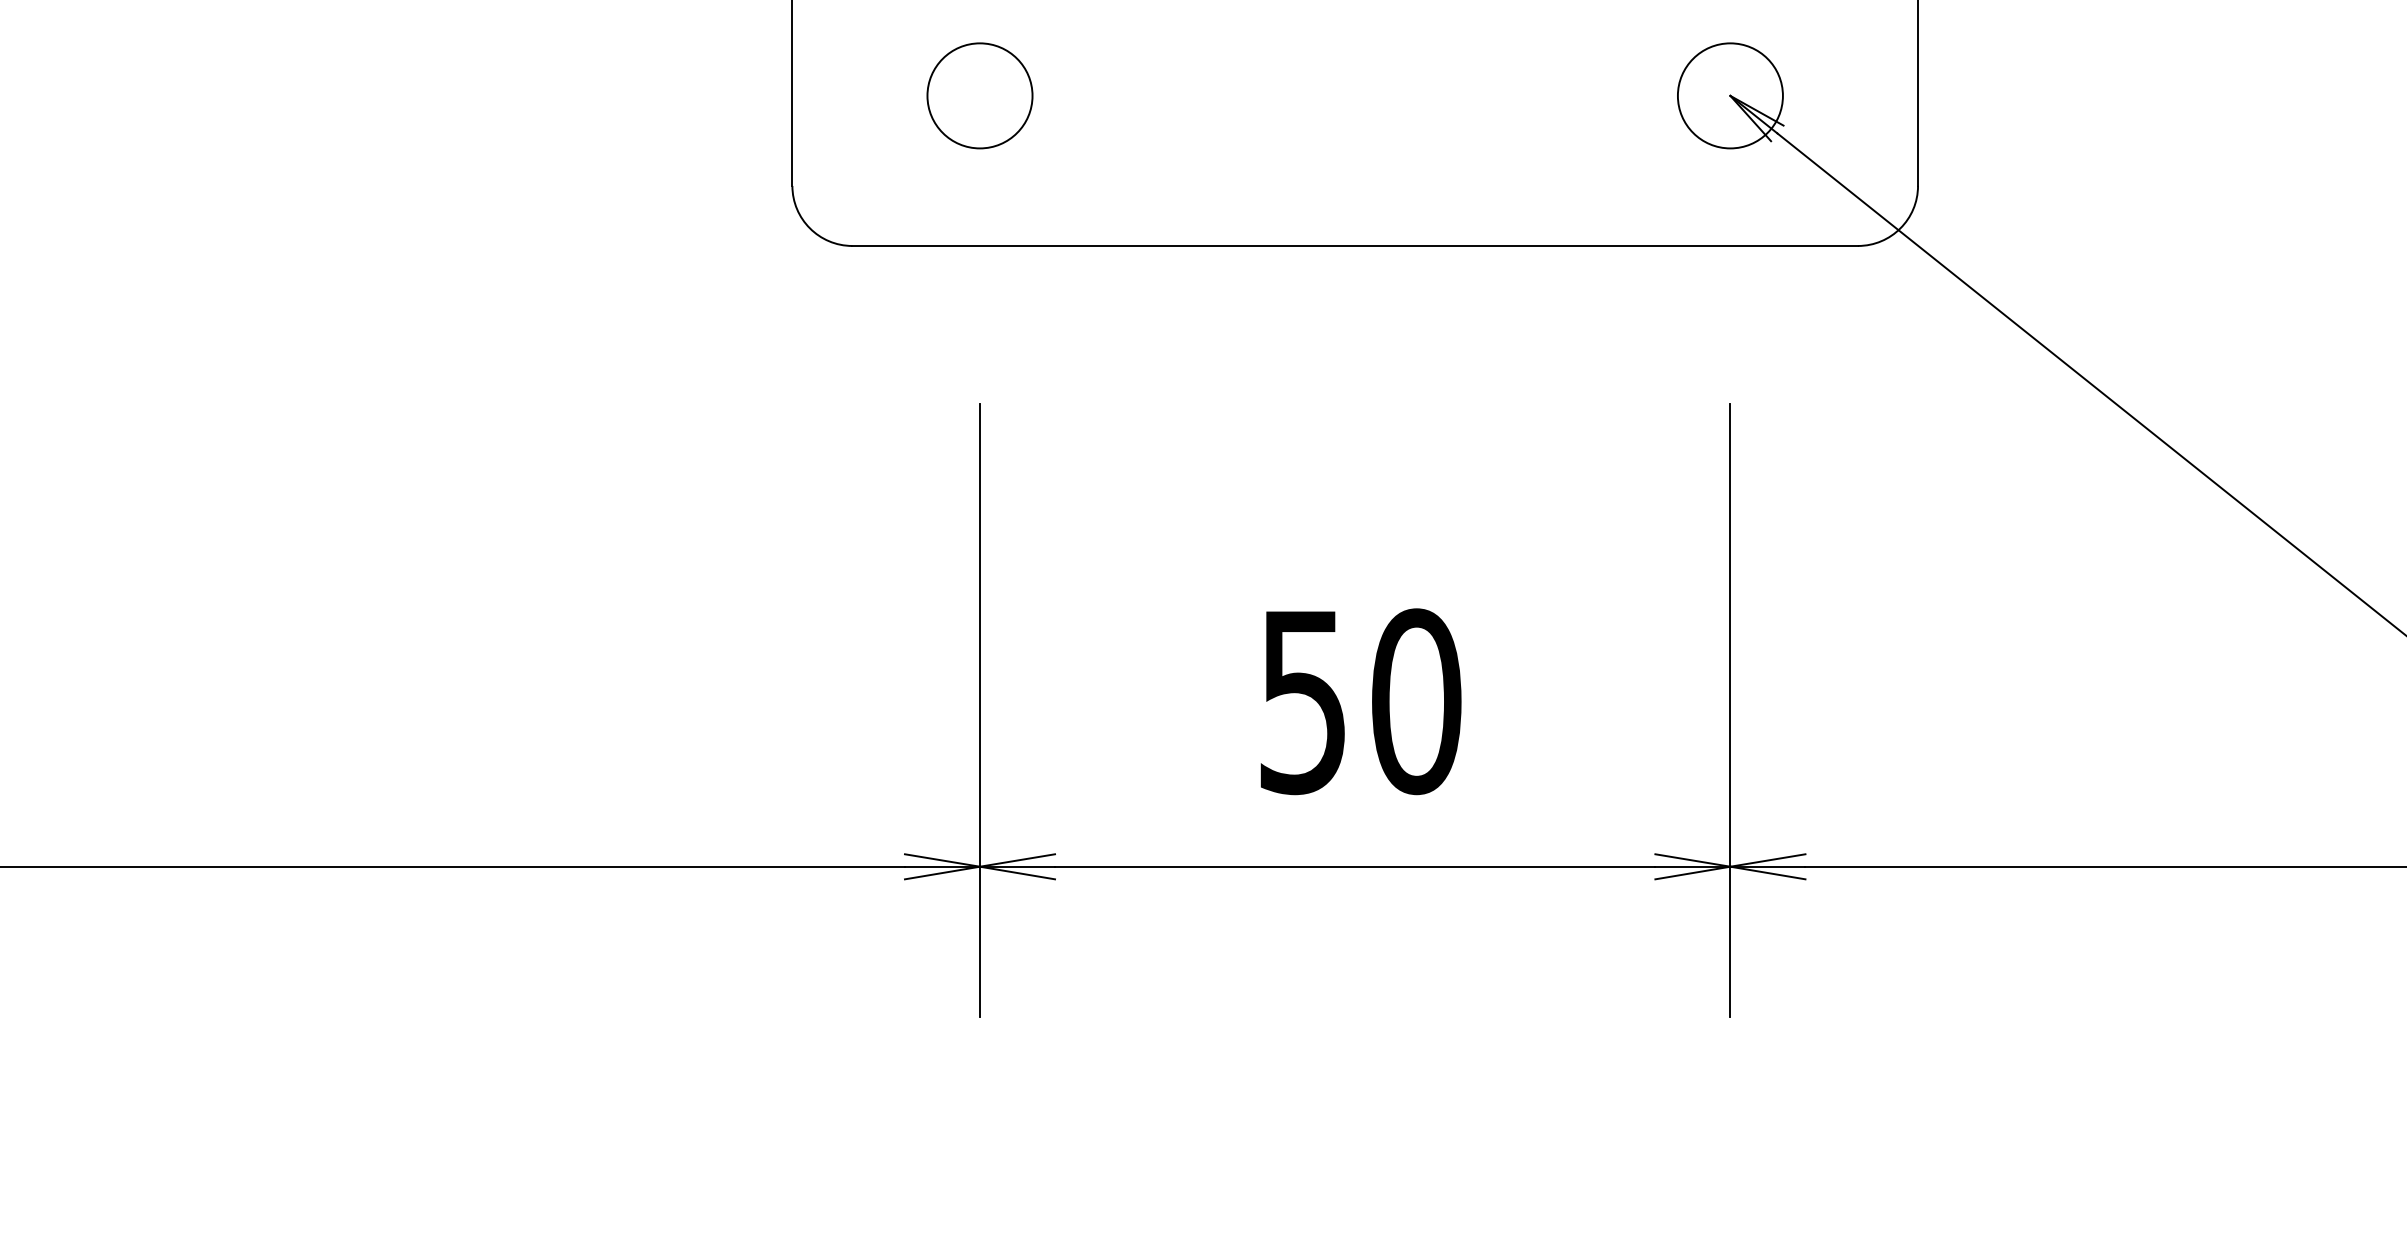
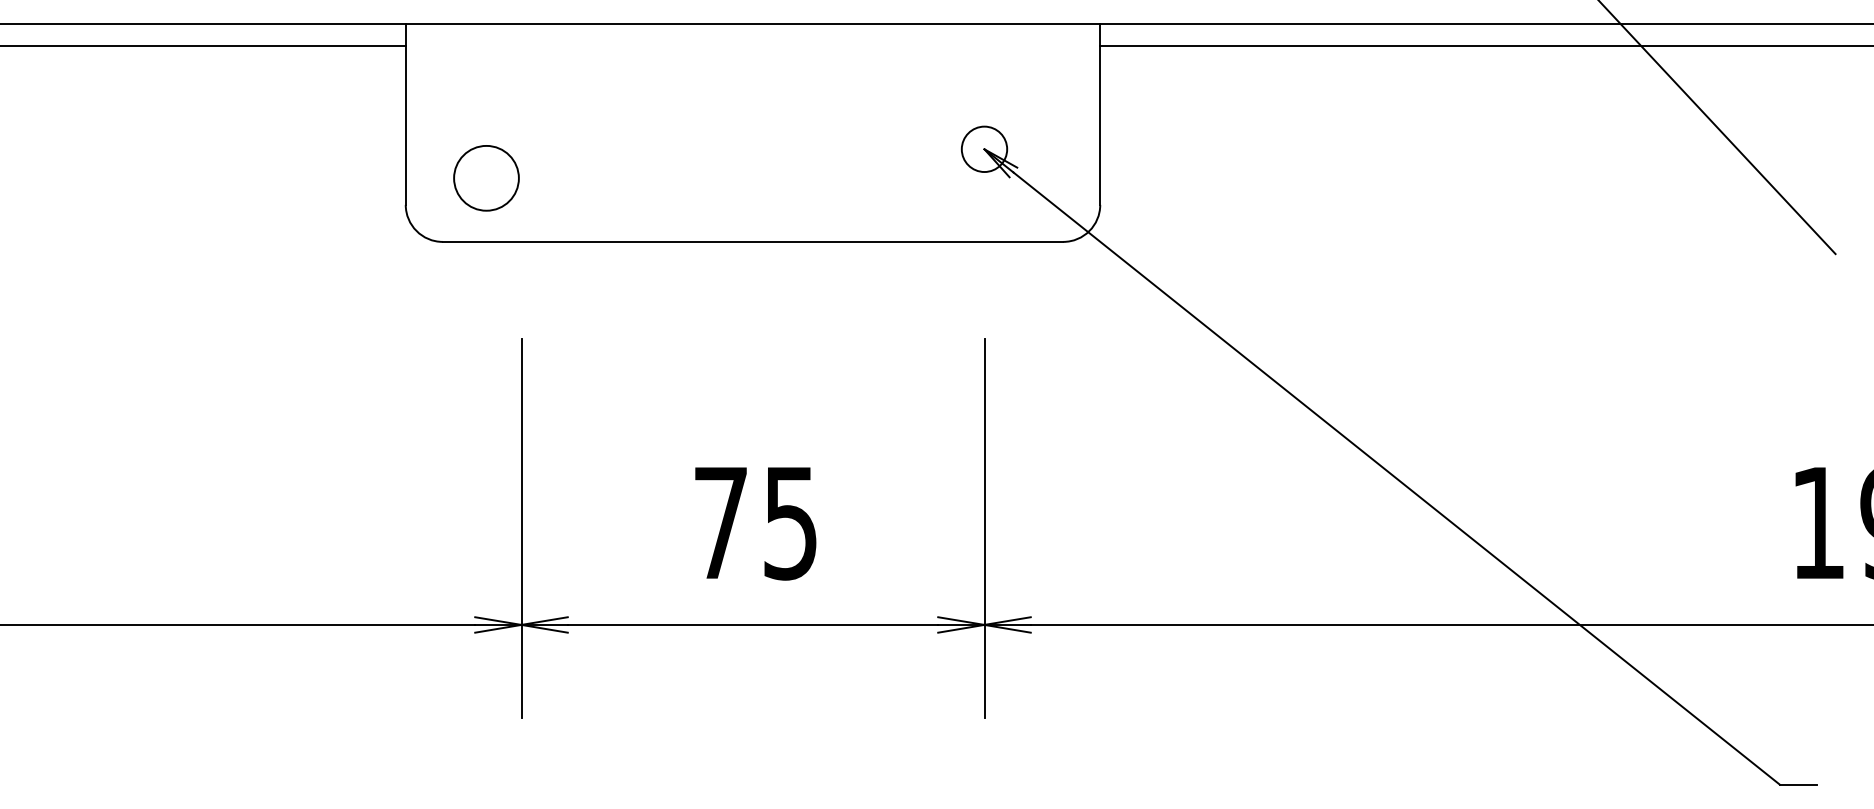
circle: (1730, 94) -> (984, 148), size x0.7
circle: (979, 96) -> (486, 178), moved
text: (1360, 700) -> (756, 522), 50 -> 75

